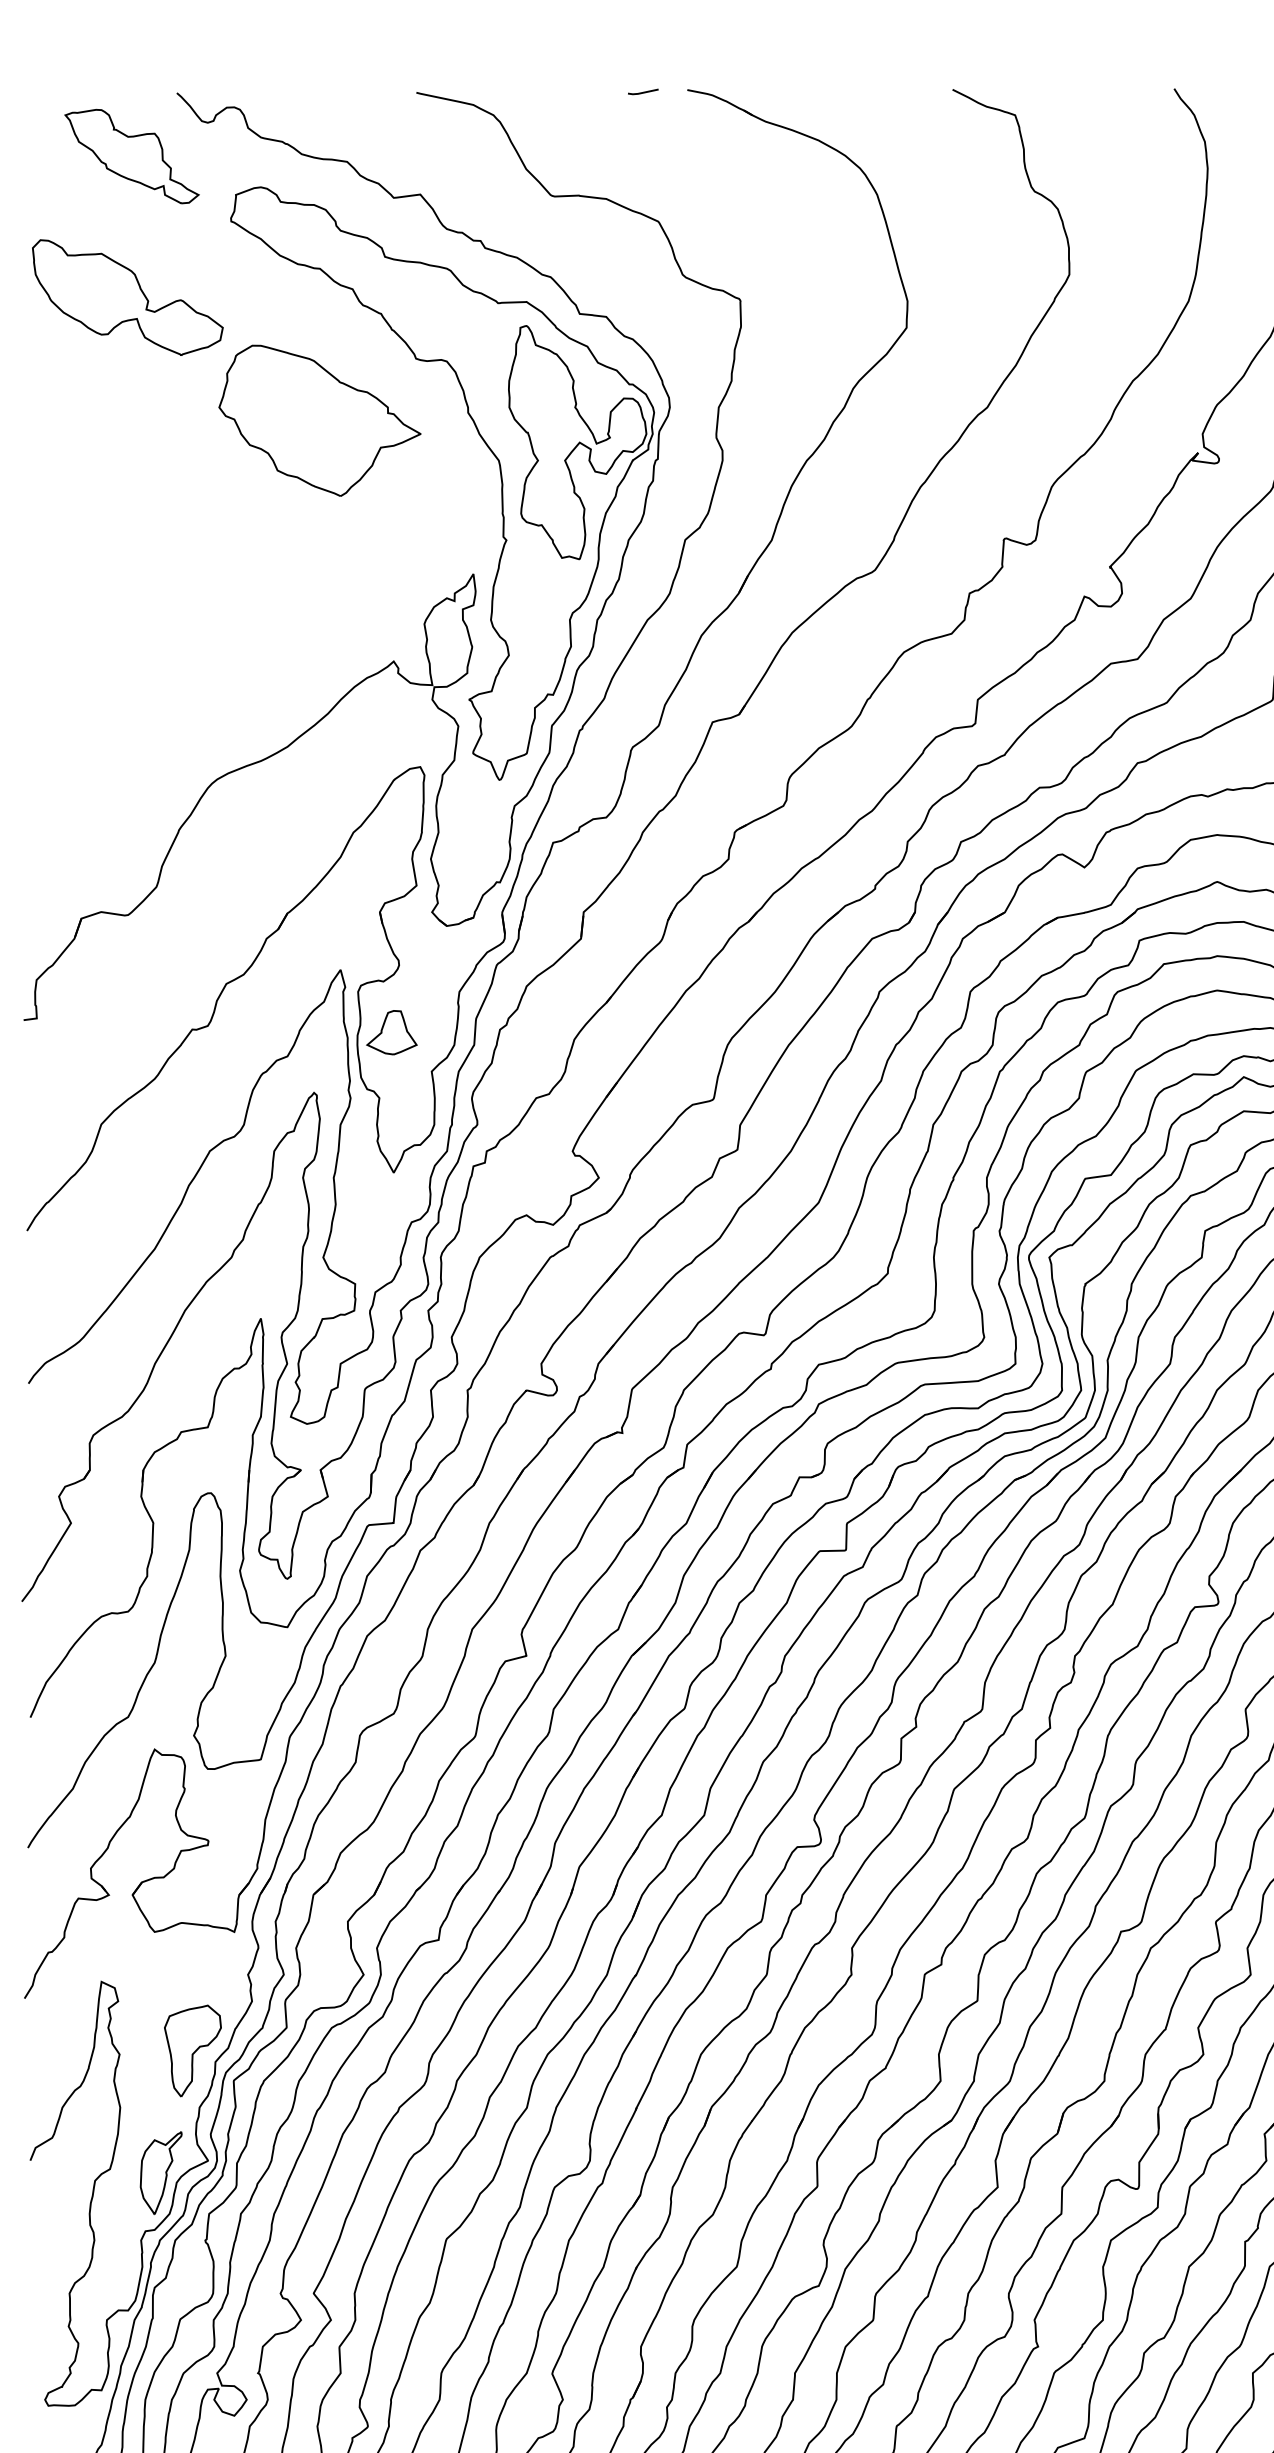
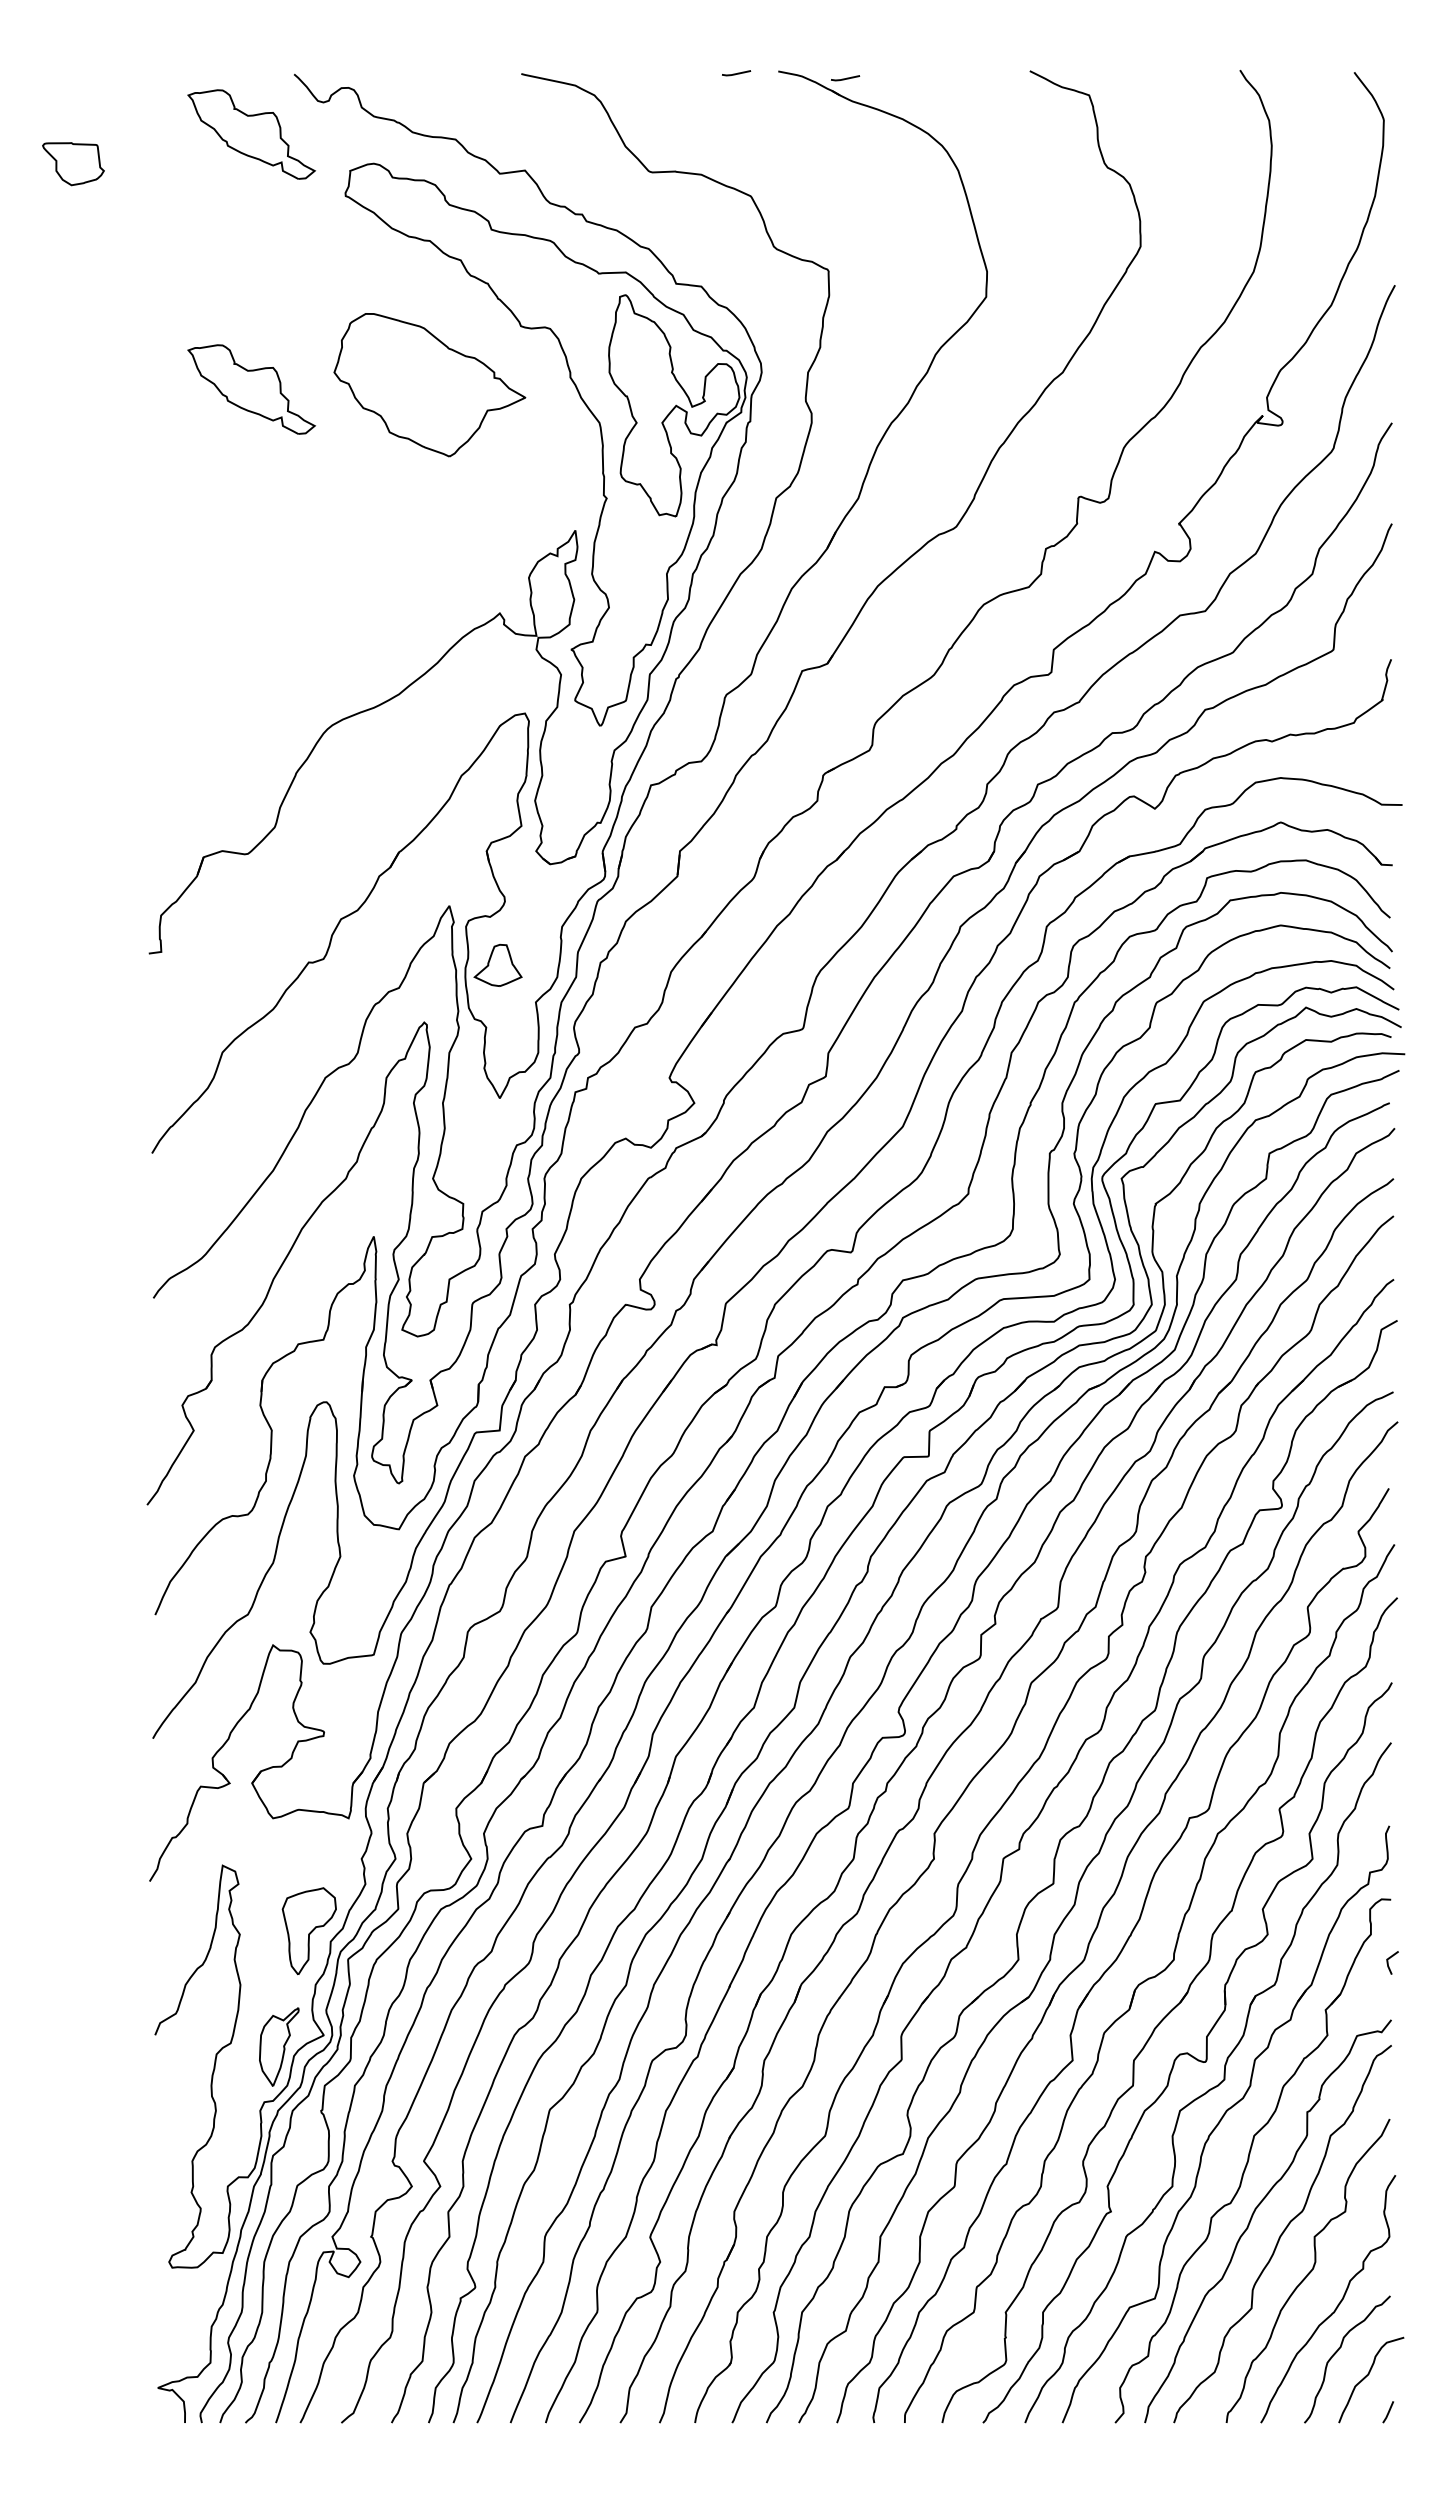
line: (758, 97) -> (845, 78), added
part: (127, 297) -> (247, 268), removed
part: (131, 425) -> (251, 389), added

